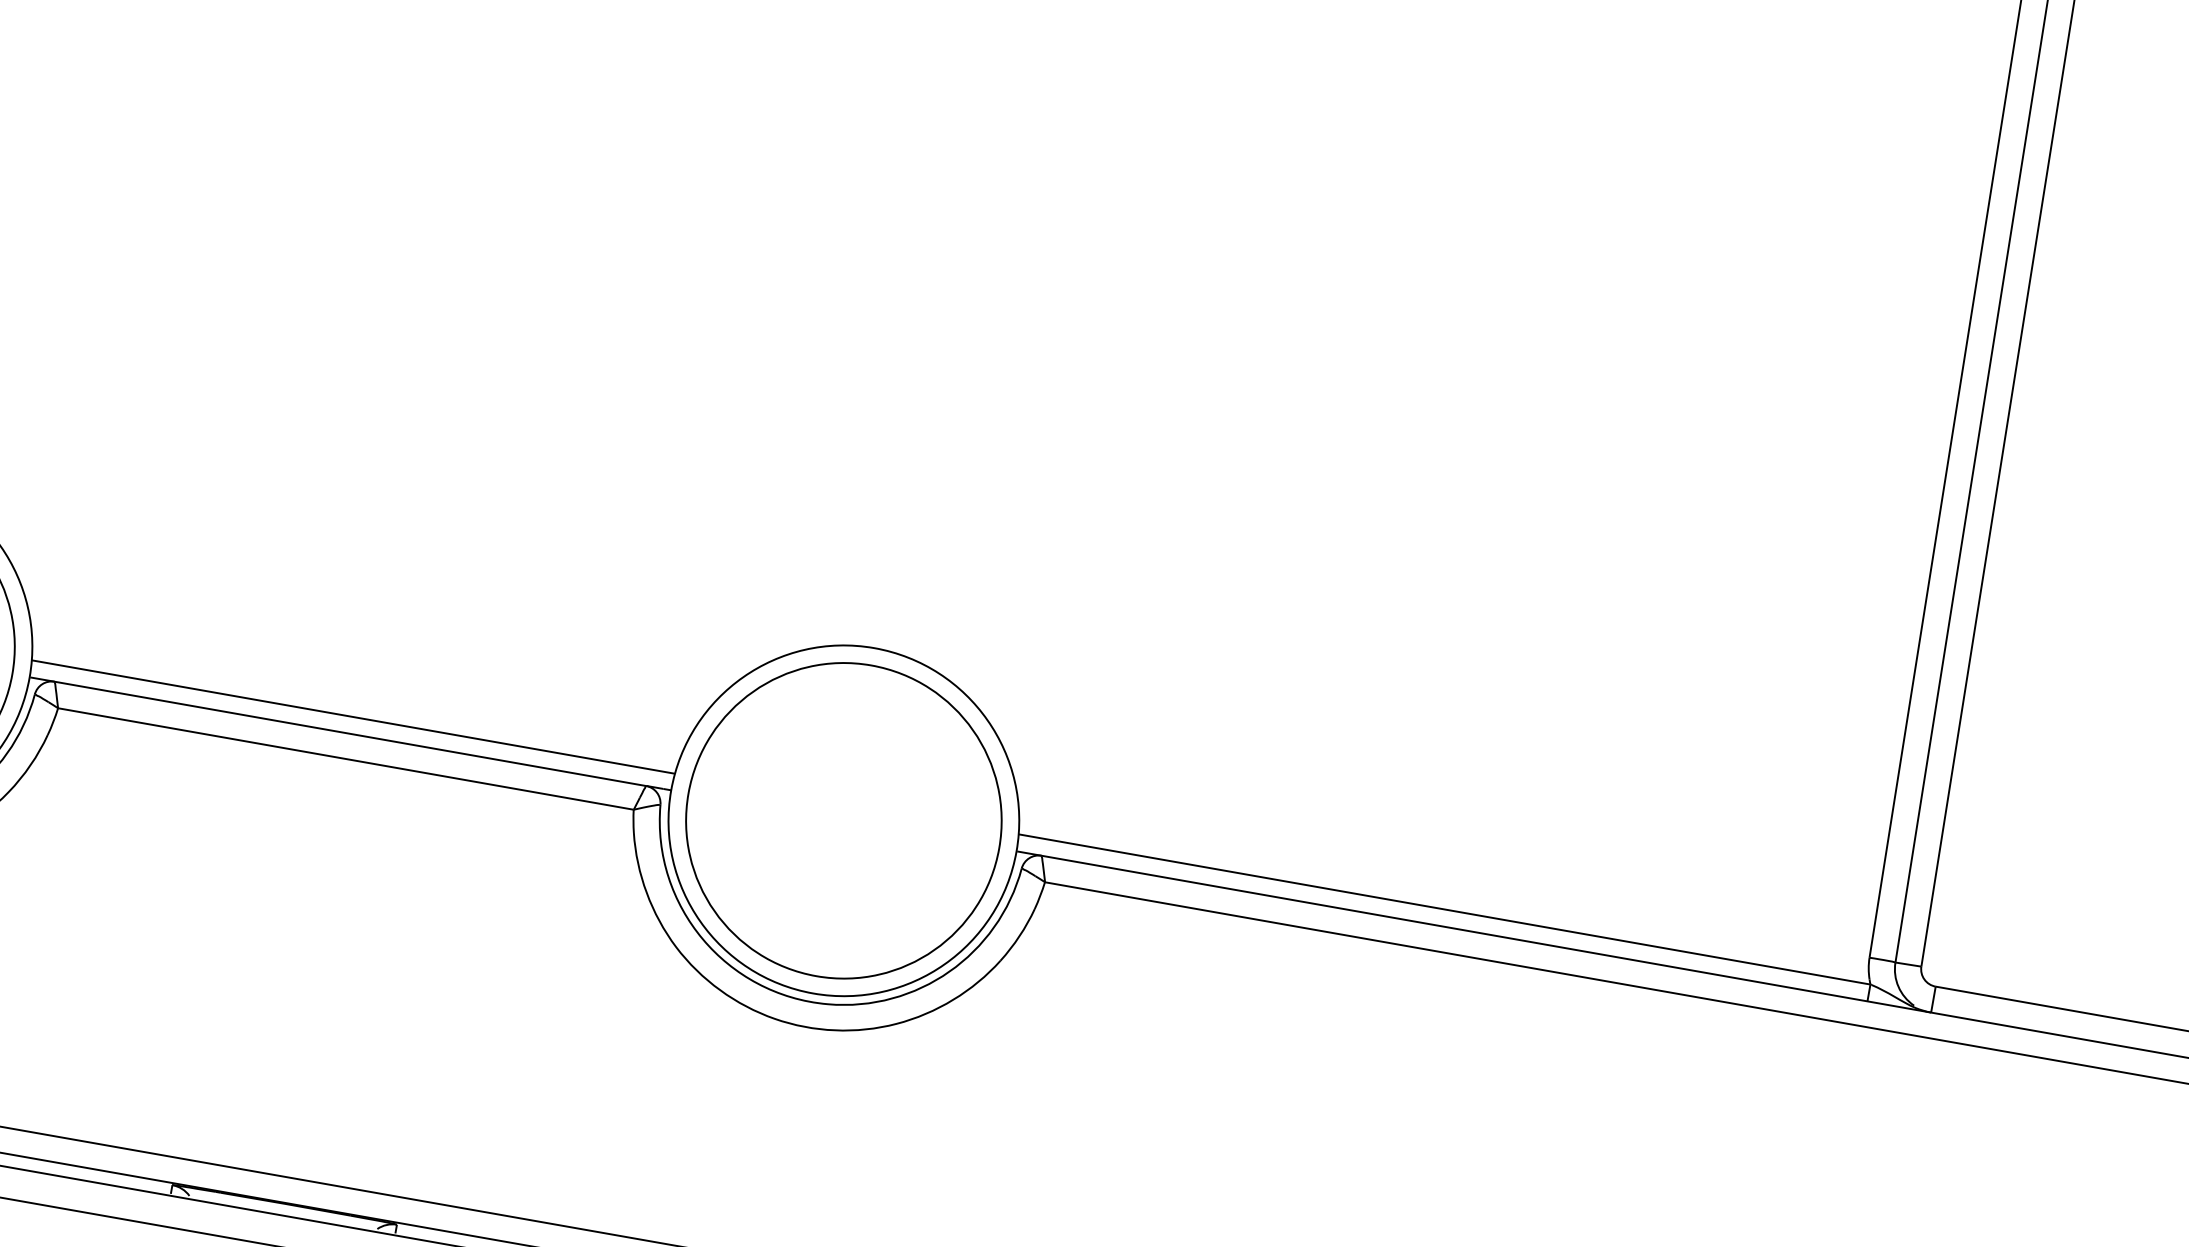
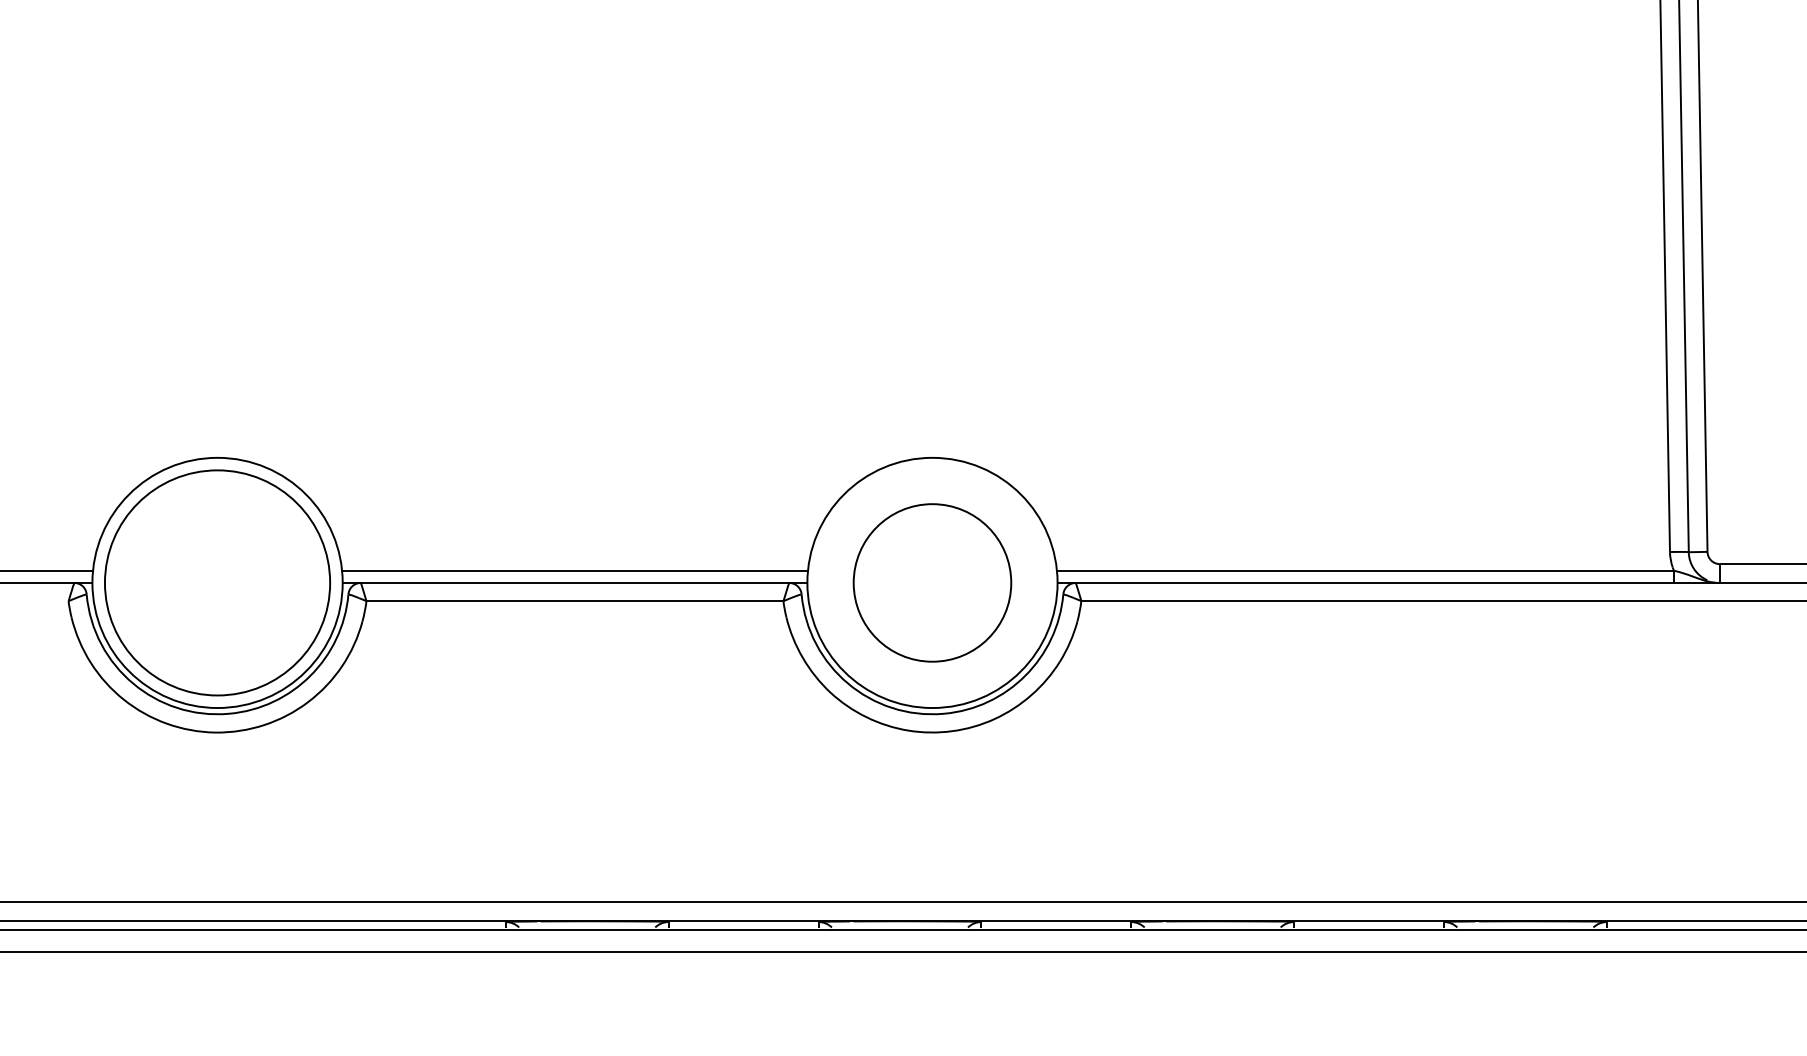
part: (844, 820) -> (932, 582), size x0.7

